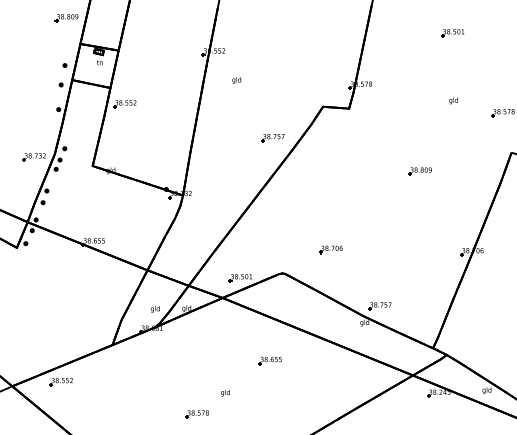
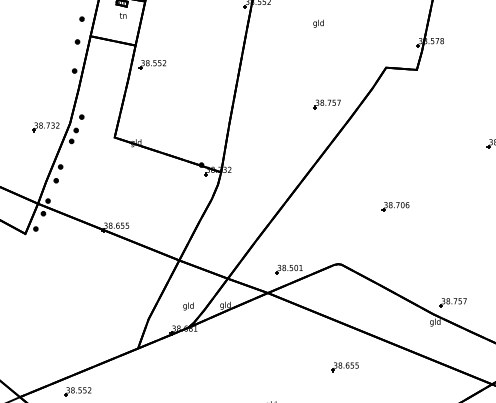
text: (236, 80) -> (318, 23), moved
part: (330, 249) -> (394, 206), moved
part: (269, 360) -> (344, 366), moved

